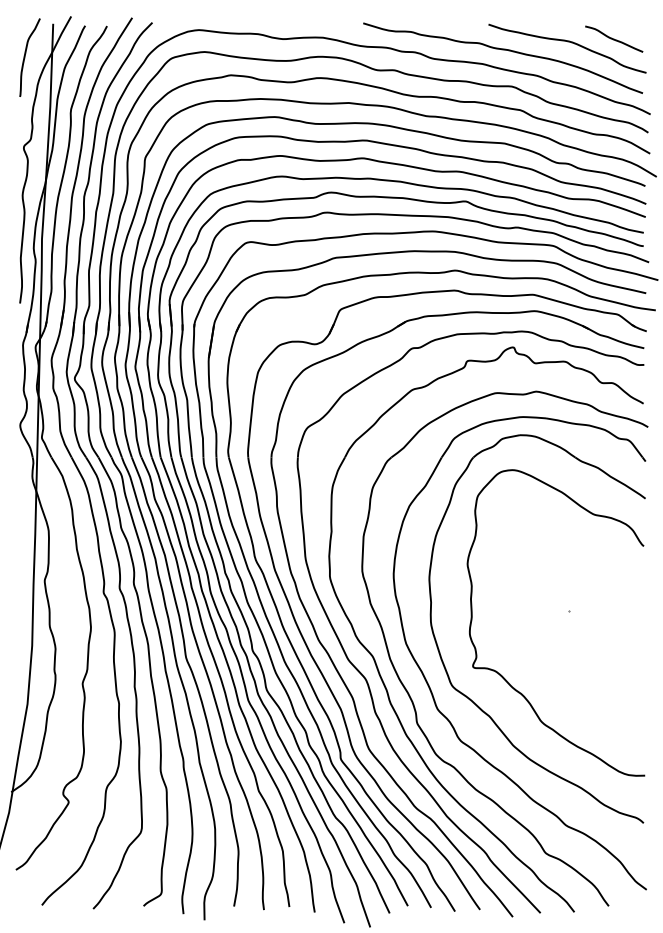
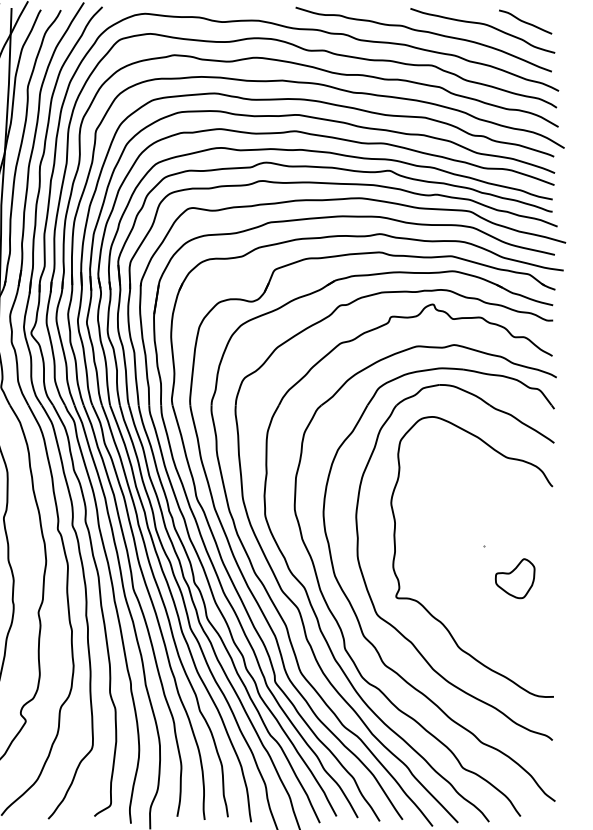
part: (602, 646) -> (514, 578), added

